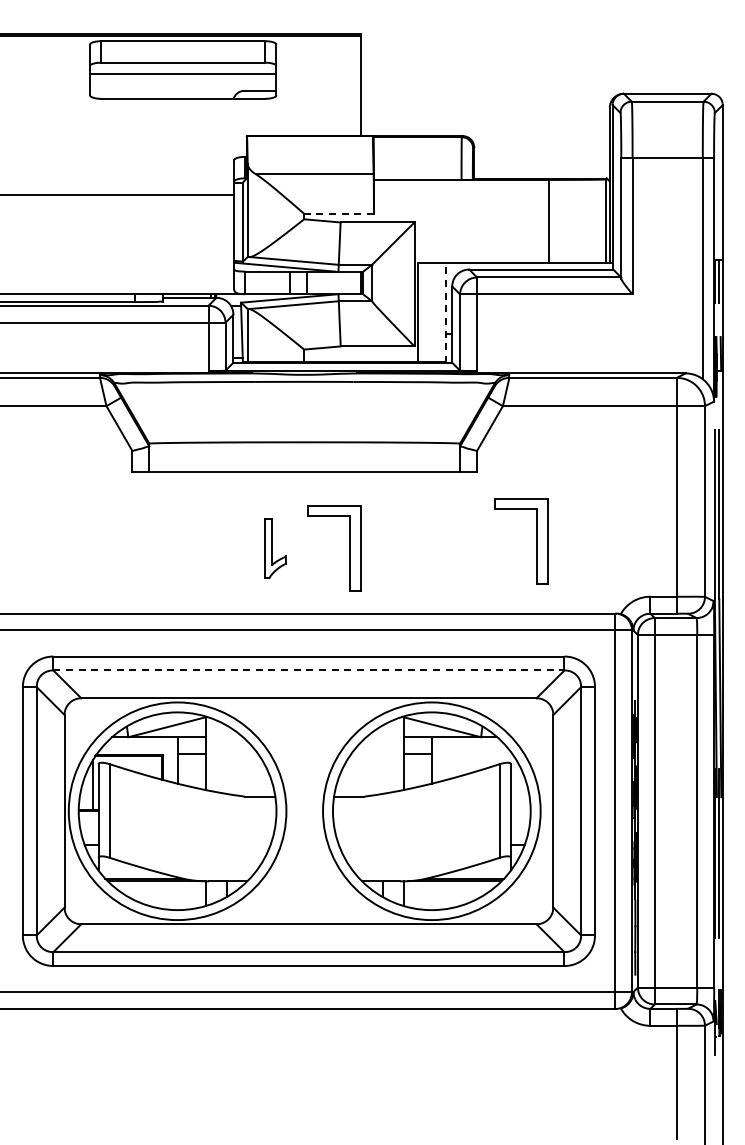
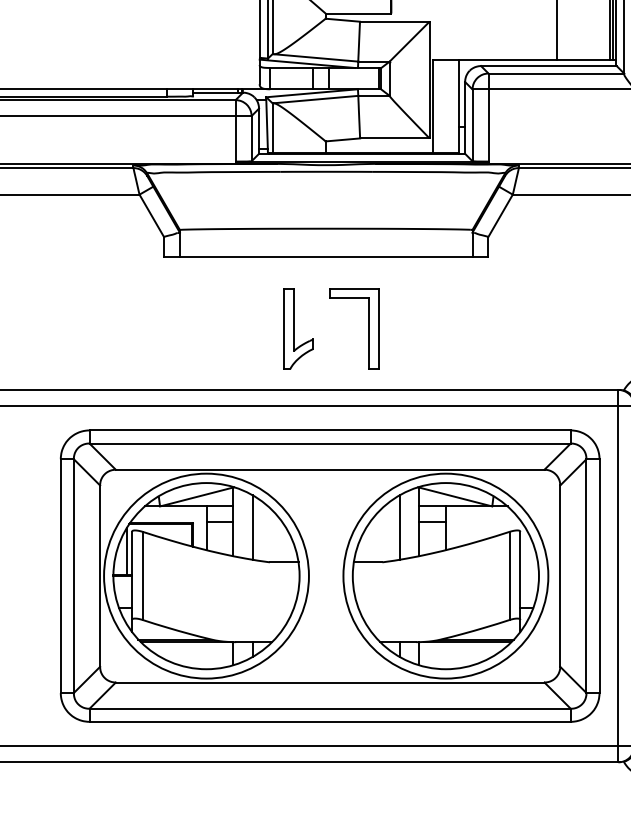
line: (339, 213) -> (358, 13), dashed -> solid
line: (445, 313) -> (458, 107), dashed -> solid
part: (536, 541) -> (544, 322), removed
part: (275, 548) -> (298, 328), size x1.43
line: (308, 670) -> (329, 443), dashed -> solid
line: (226, 759) -> (252, 527), added
line: (382, 759) -> (399, 527), added

